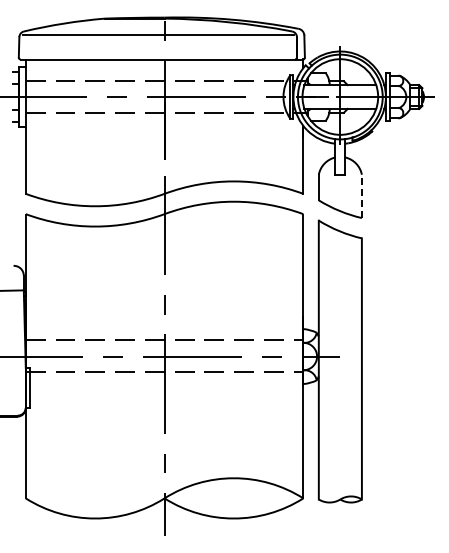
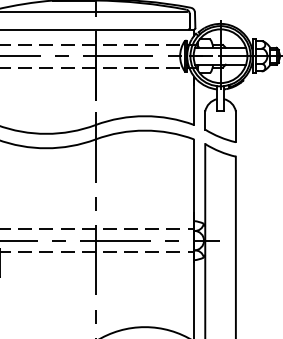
line: (361, 196) -> (235, 126), dashed -> solid

